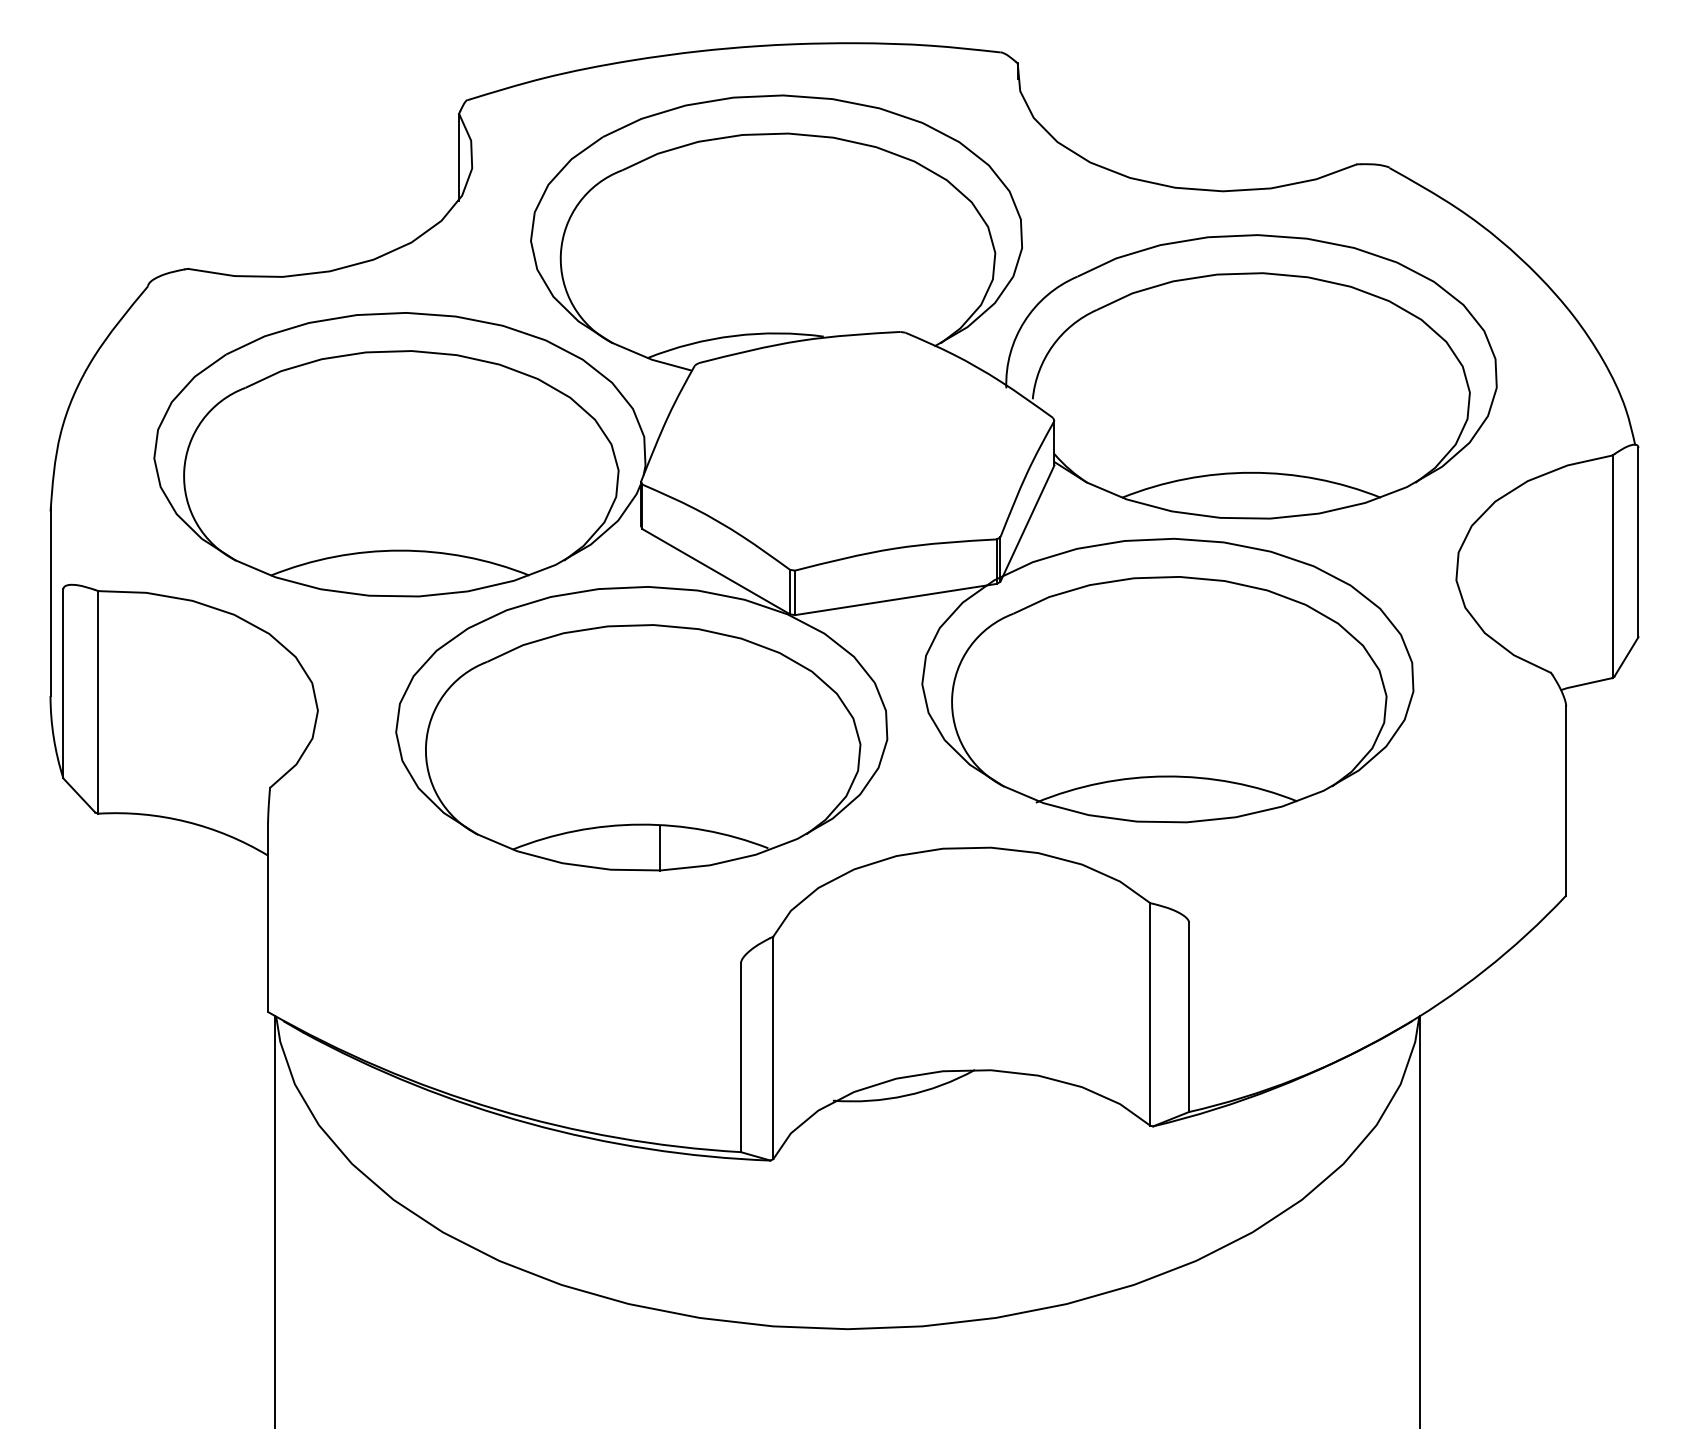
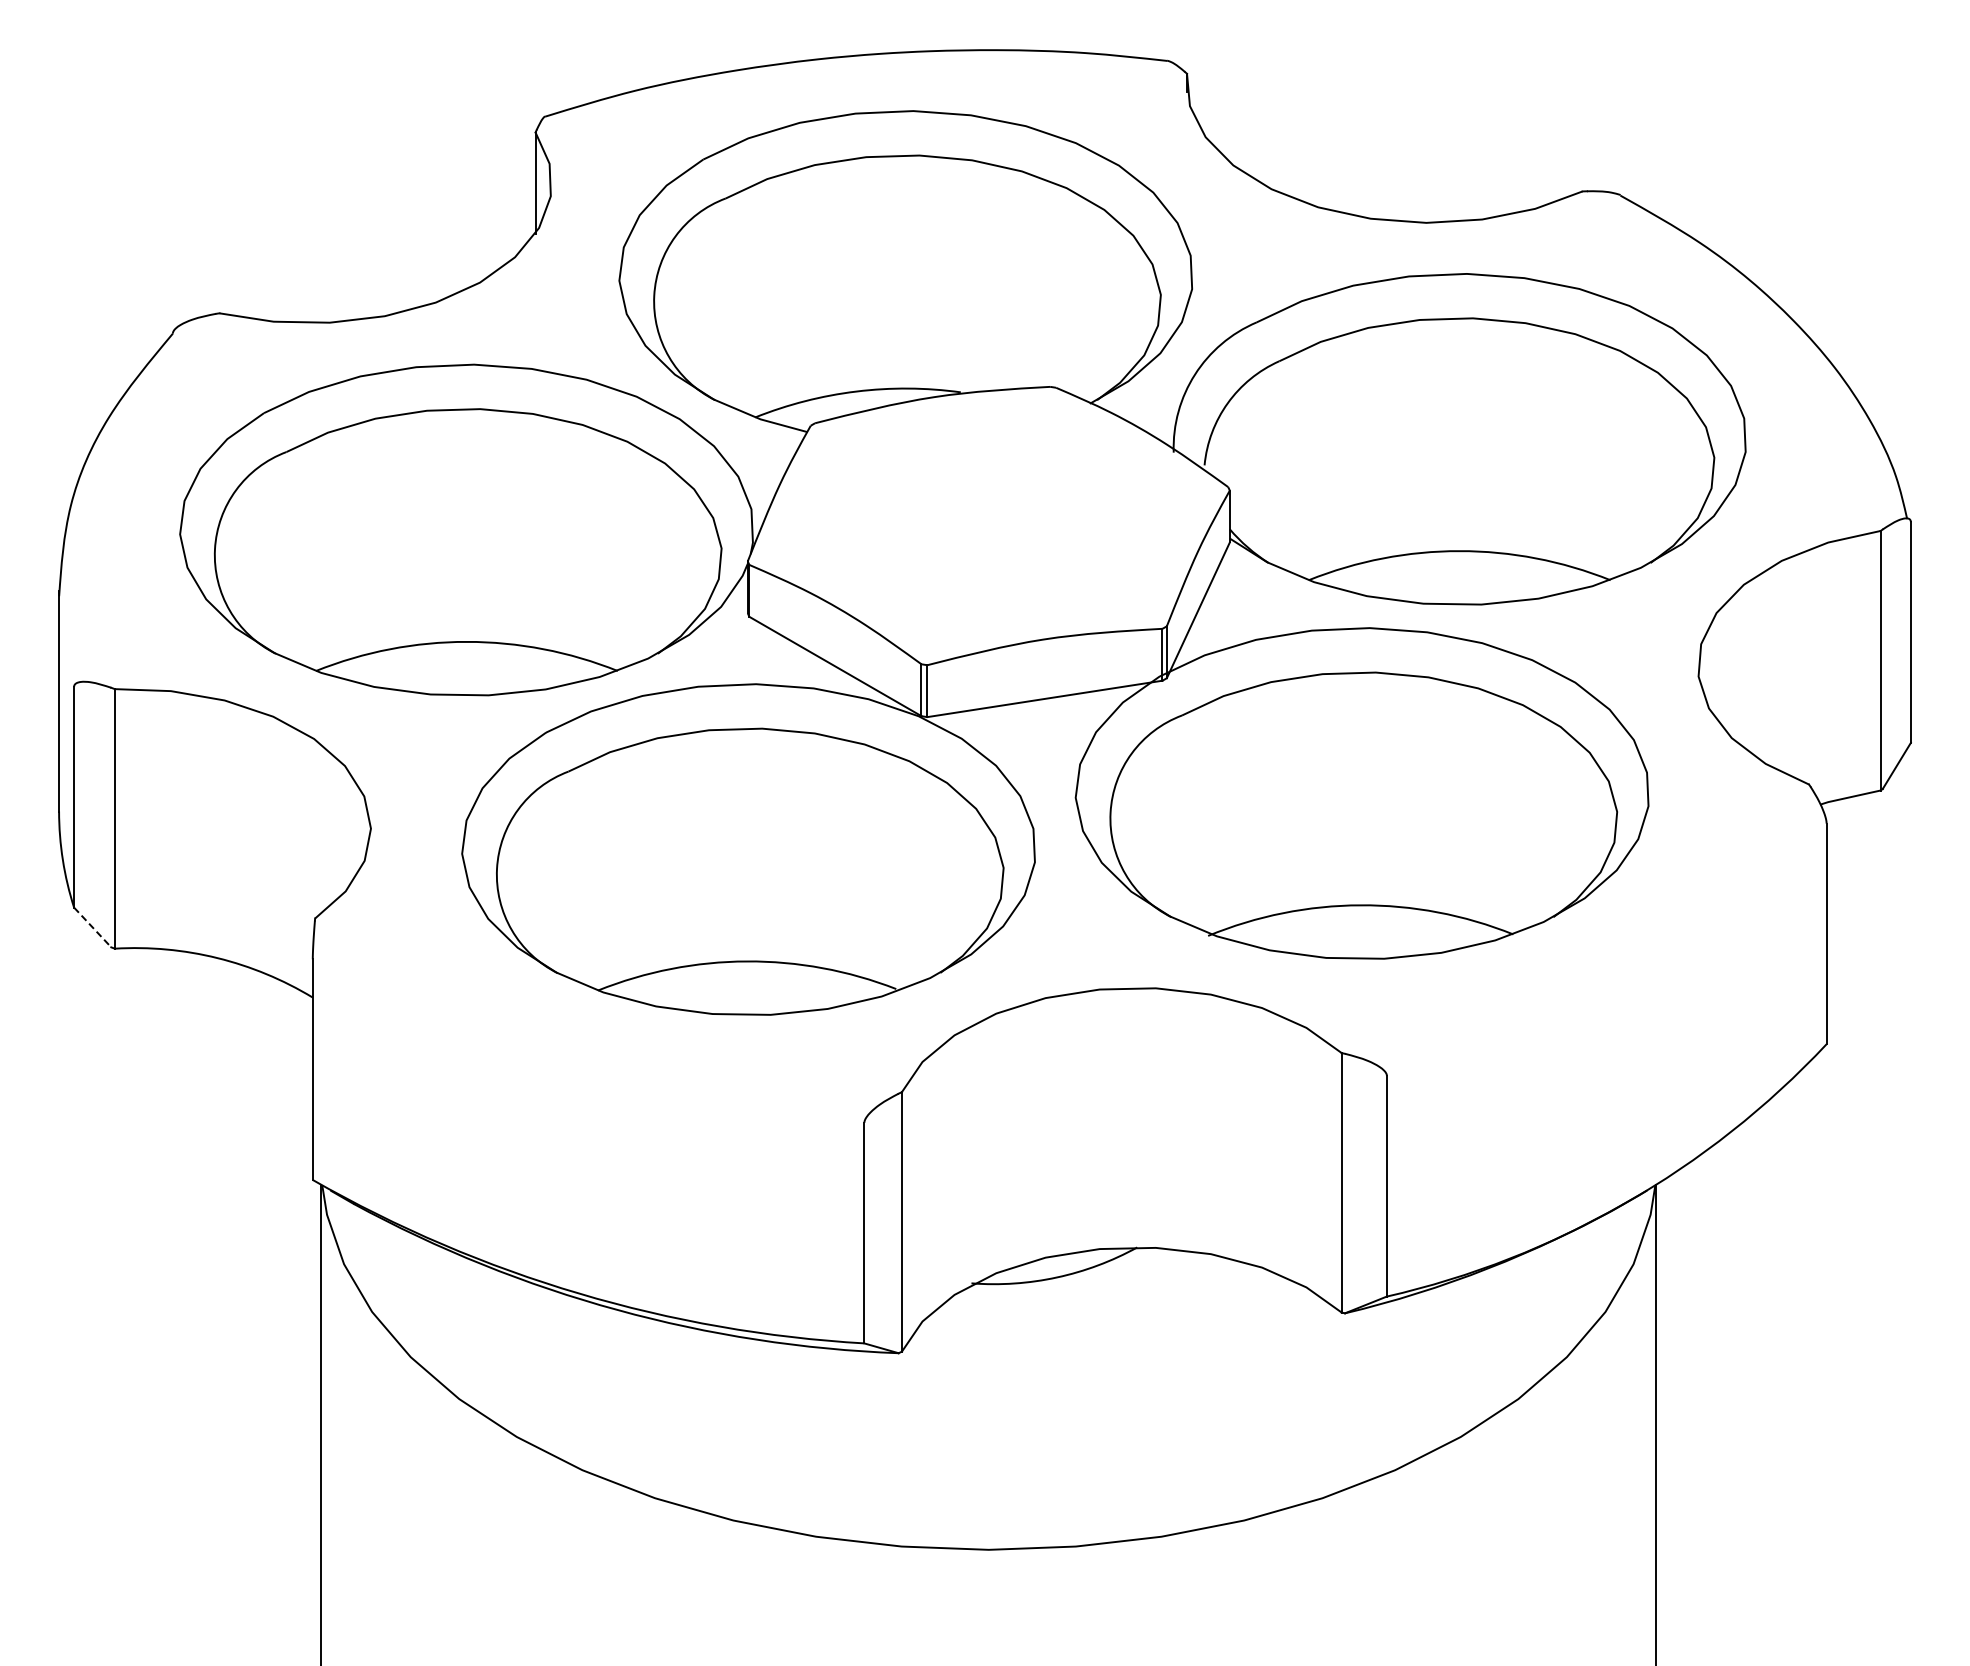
line: (80, 795) -> (93, 927), solid -> dashed
line: (659, 847) -> (769, 988), removed

